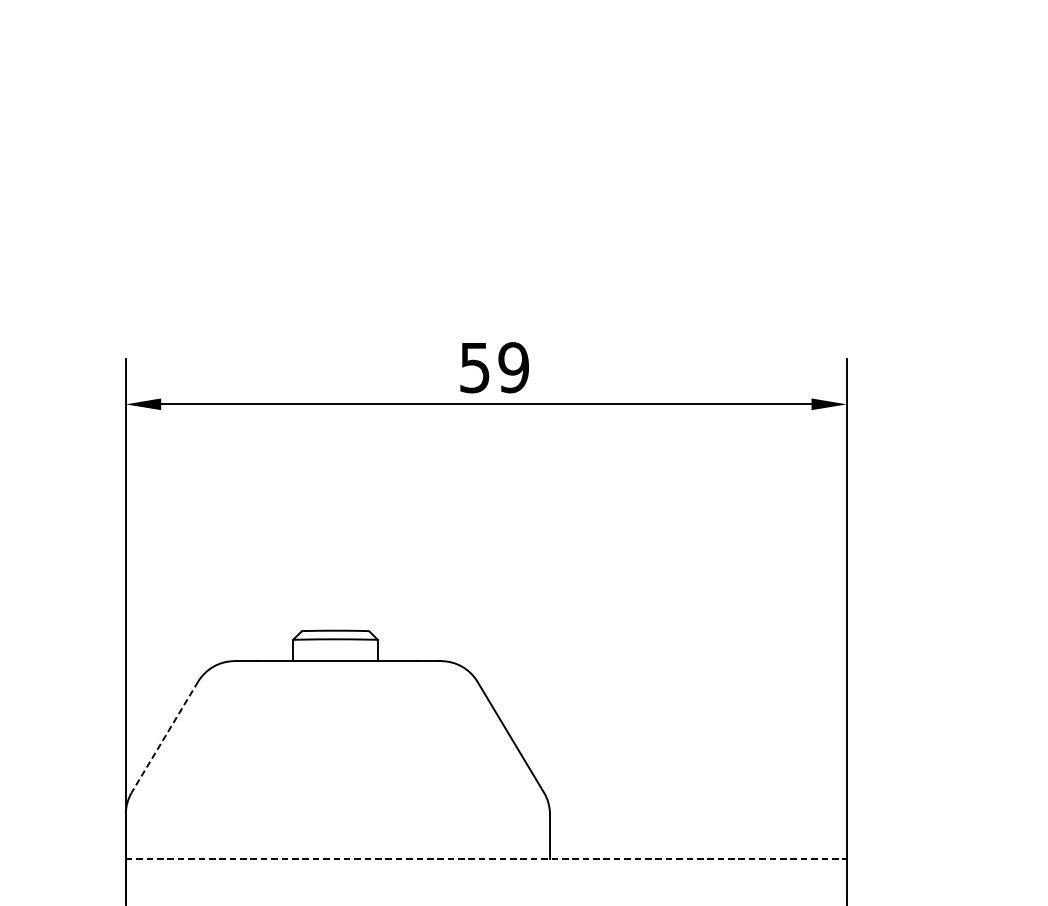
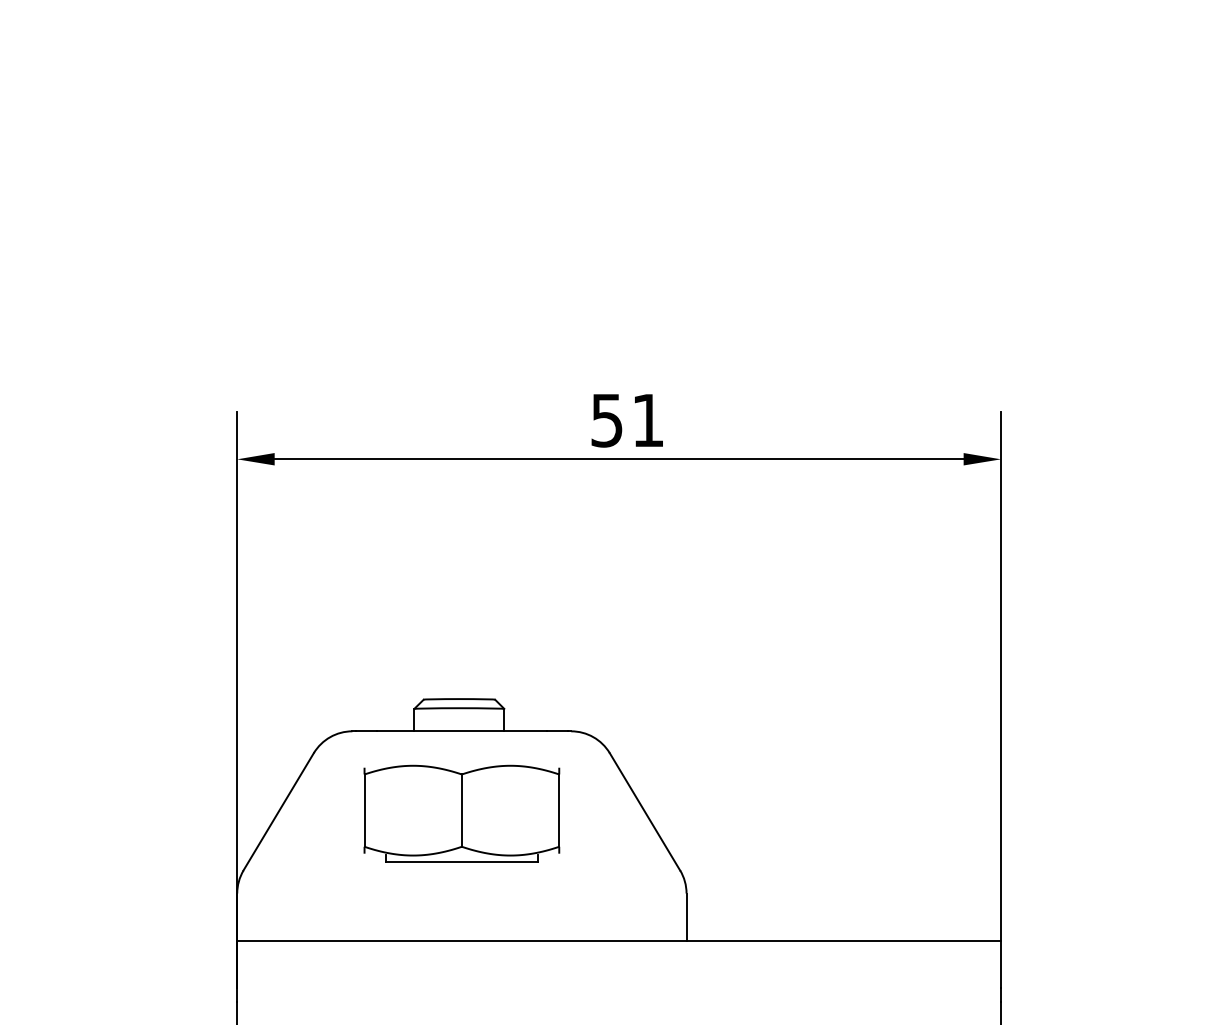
text: (513, 367) -> (647, 420), 59 -> 51
line: (164, 737) -> (278, 812), dashed -> solid
part: (337, 738) -> (461, 813), added
line: (486, 859) -> (619, 941), dashed -> solid

